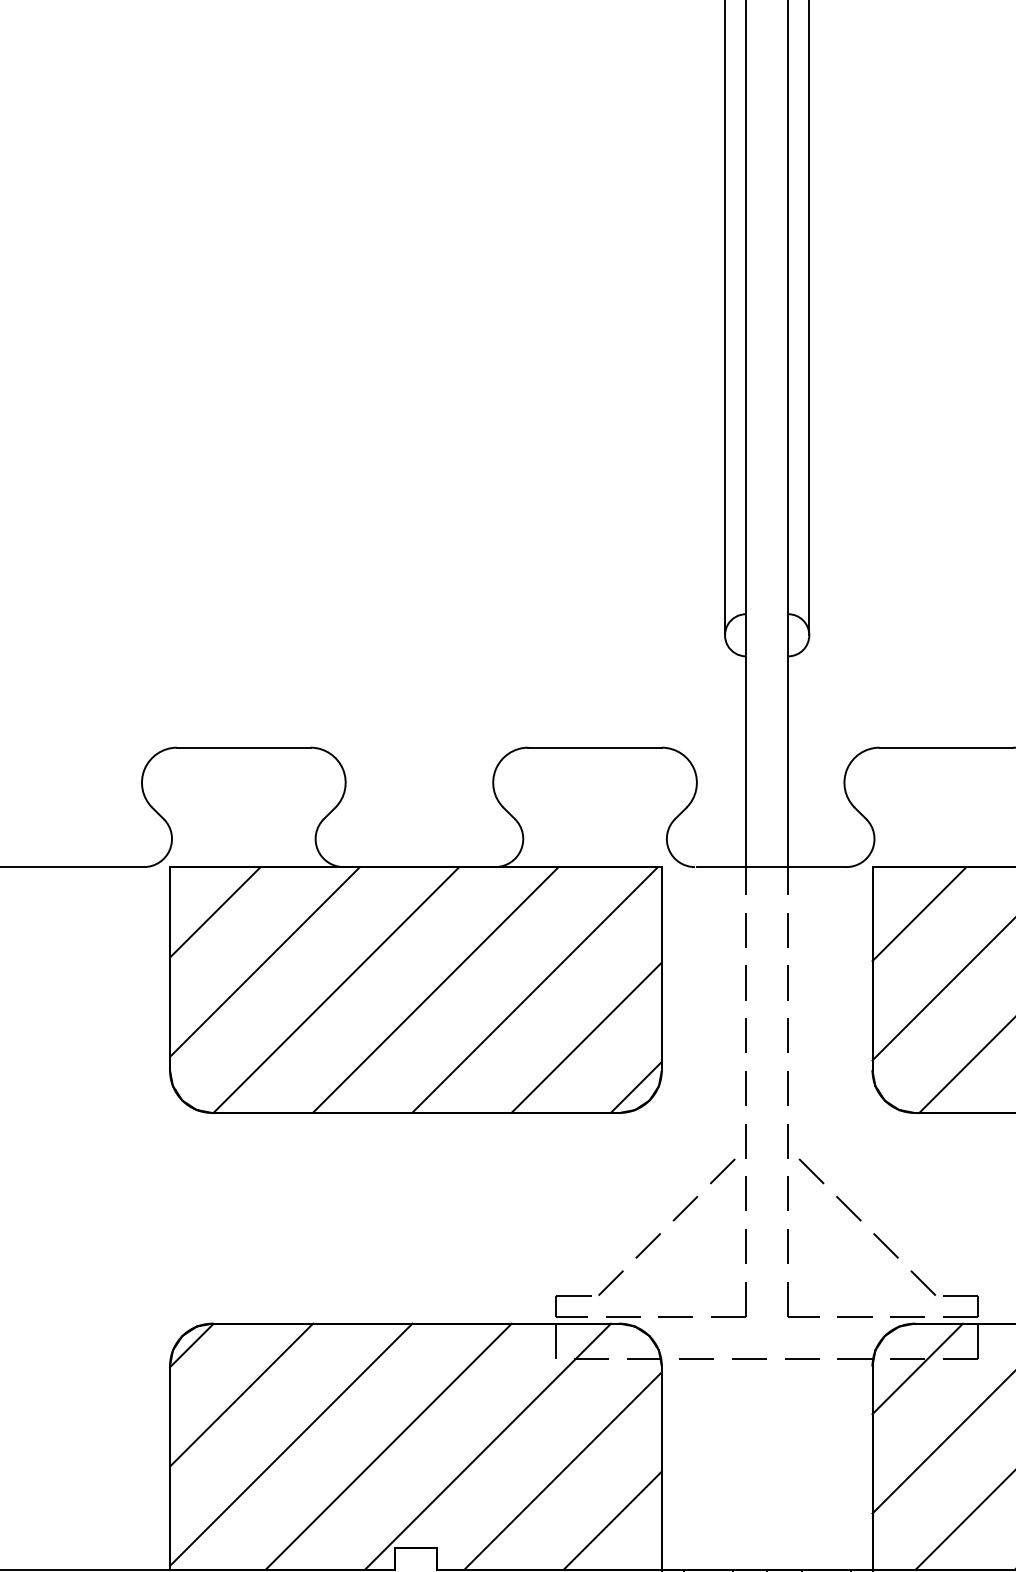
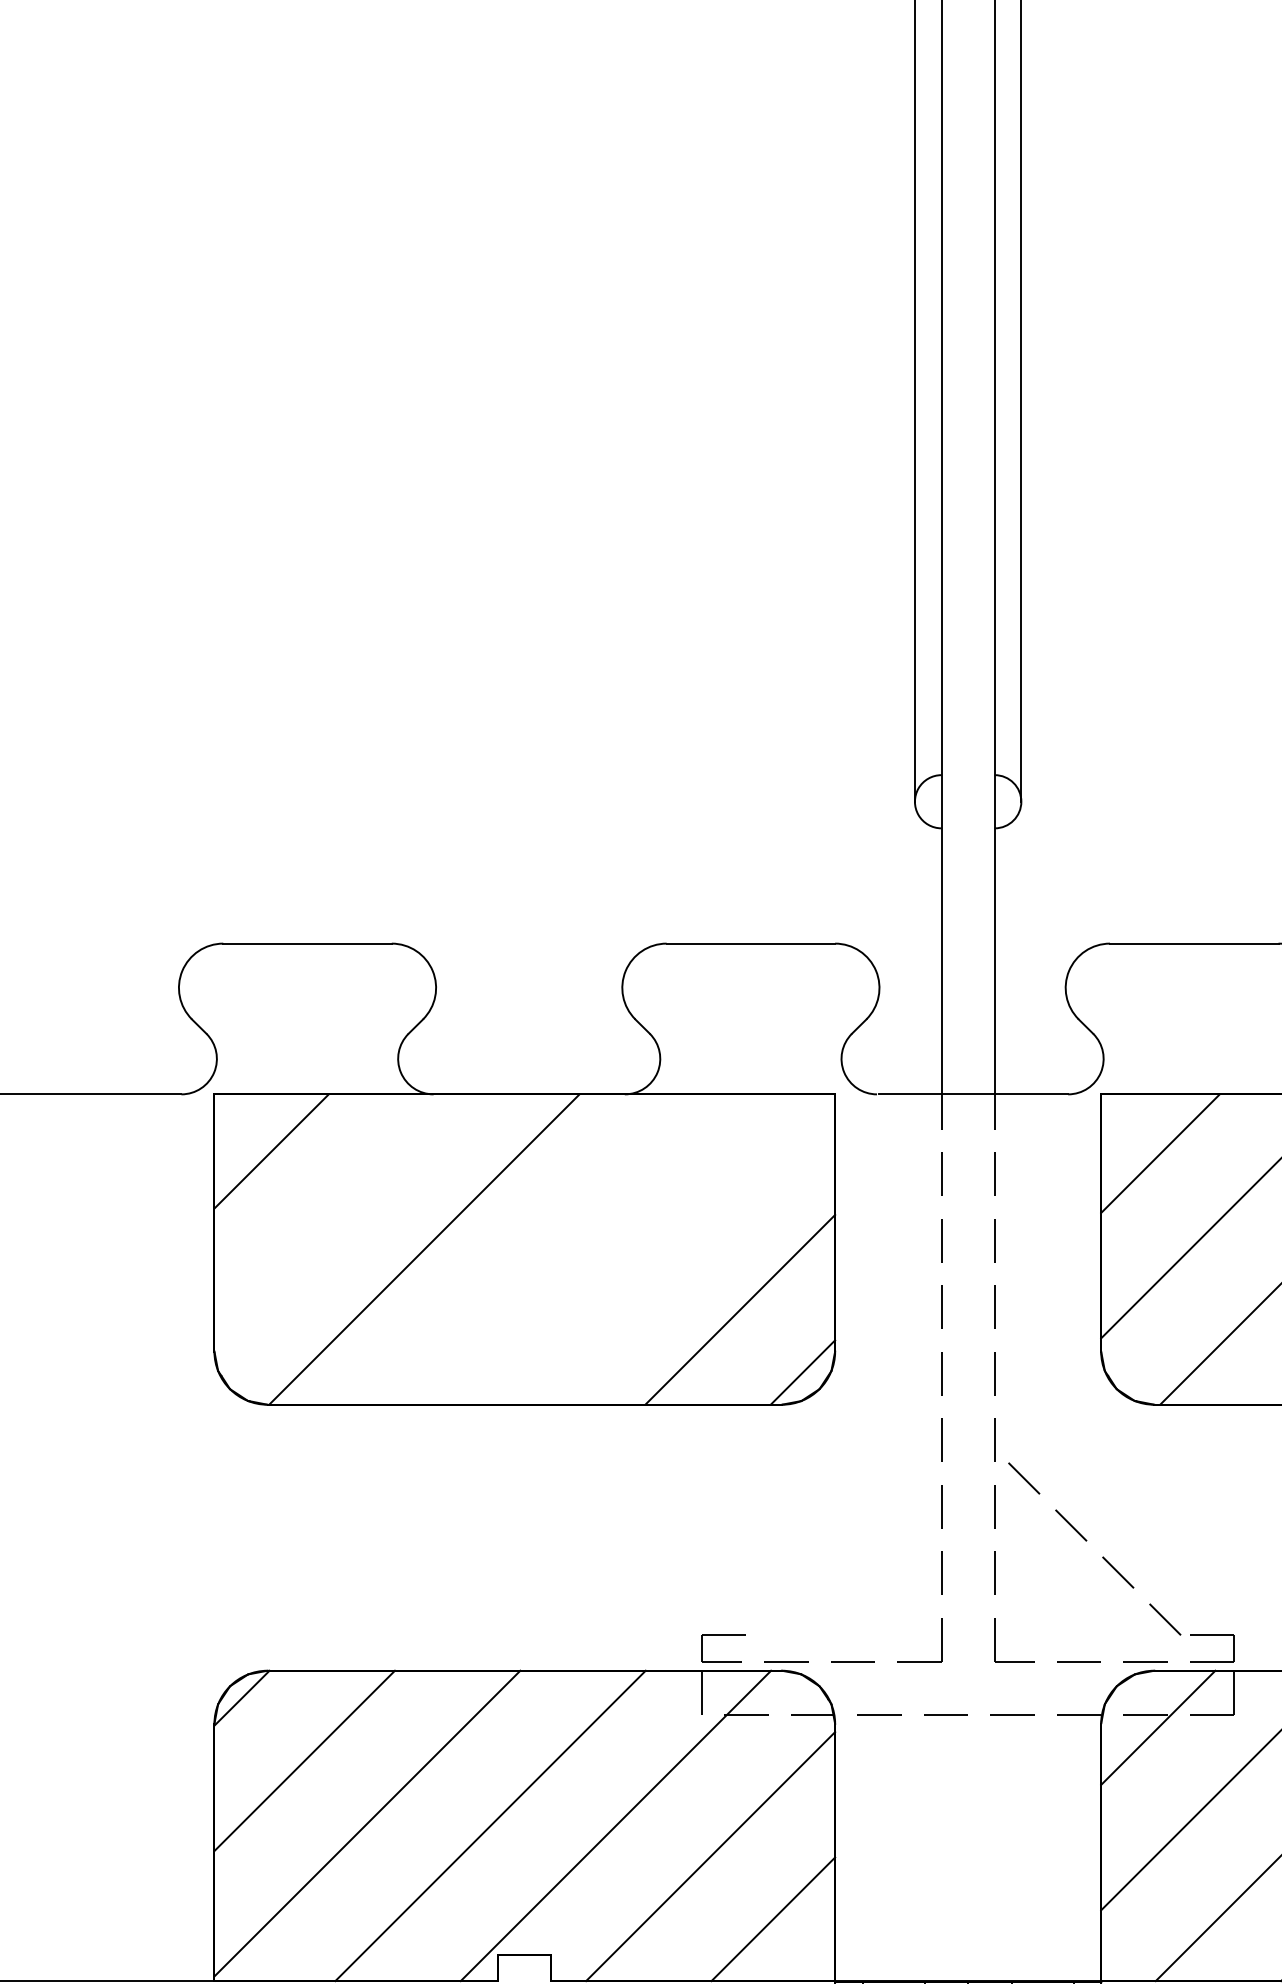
line: (265, 961) -> (334, 1213), removed
line: (435, 989) -> (549, 1249), removed
line: (535, 989) -> (675, 1249), removed
line: (673, 1221) -> (849, 1541), removed

